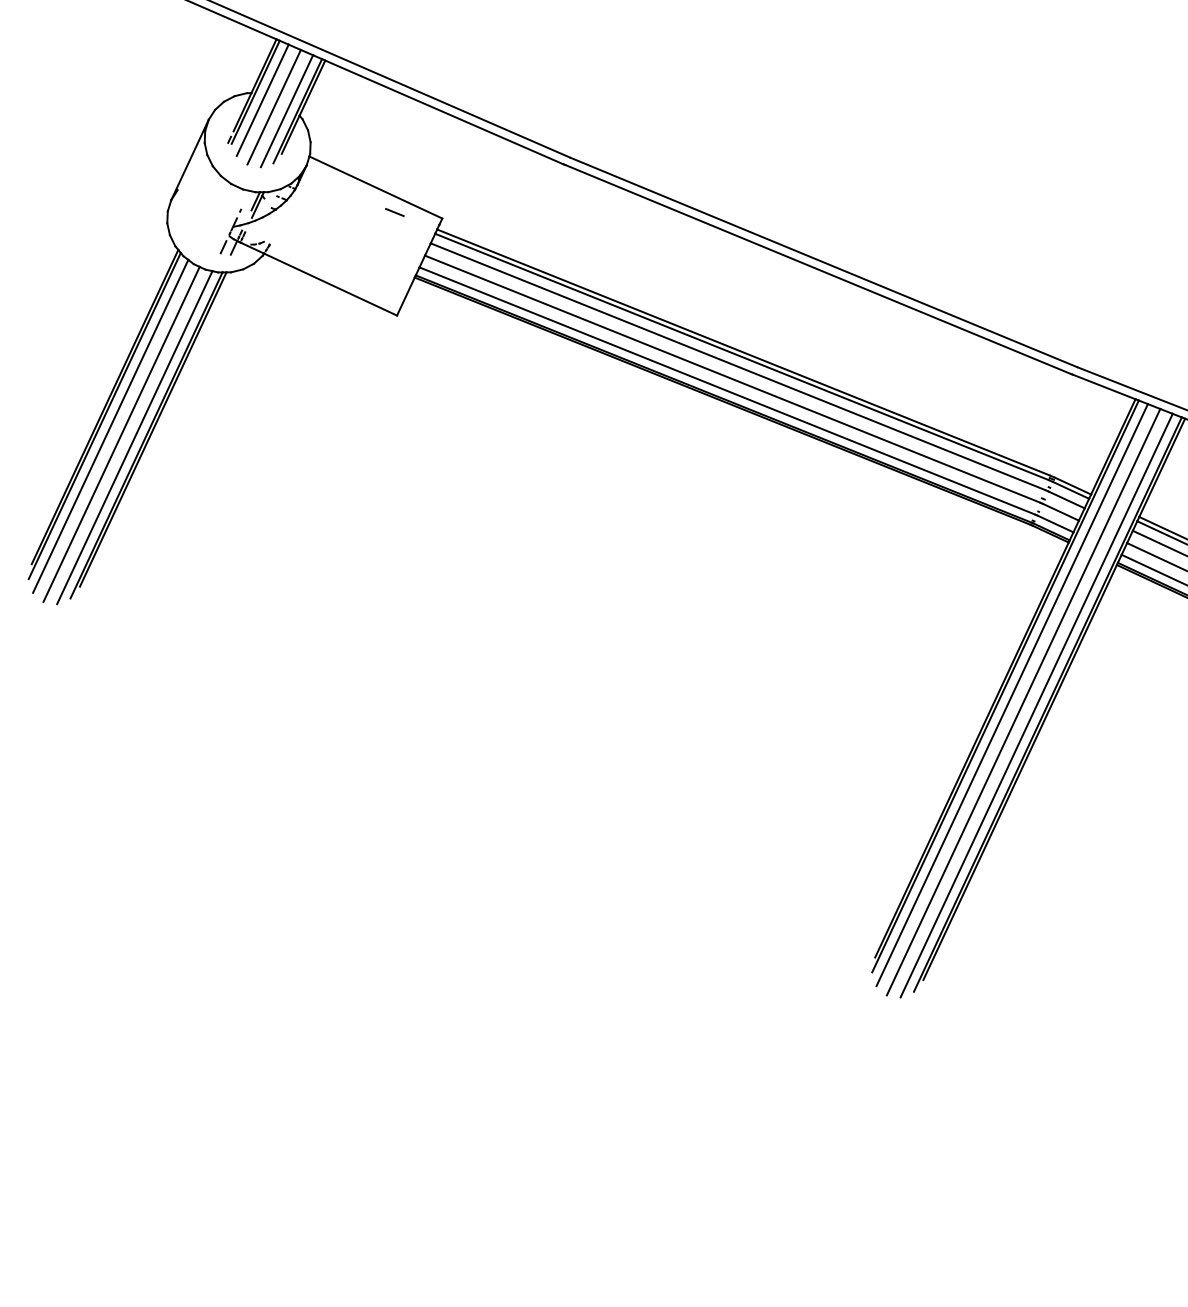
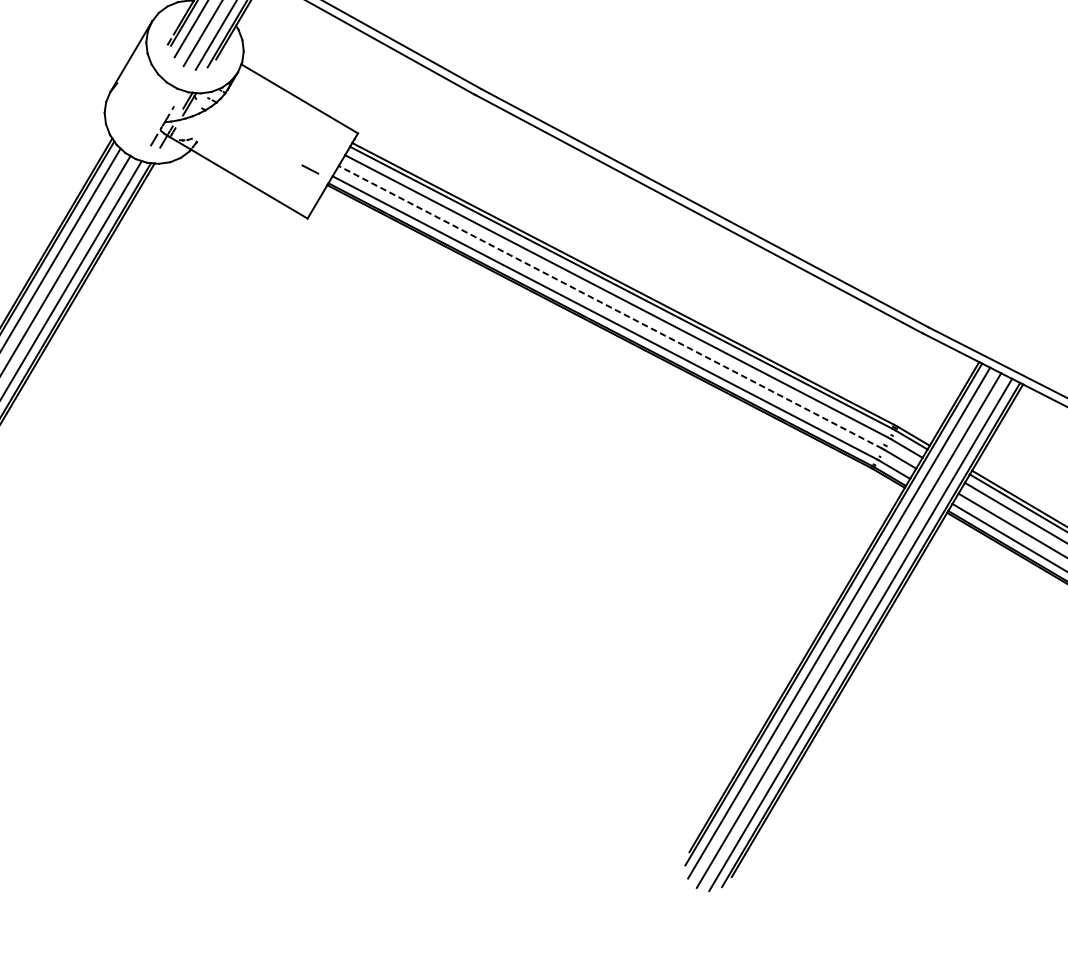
line: (394, 212) -> (310, 169), moved
line: (732, 378) -> (610, 306), solid -> dashed

